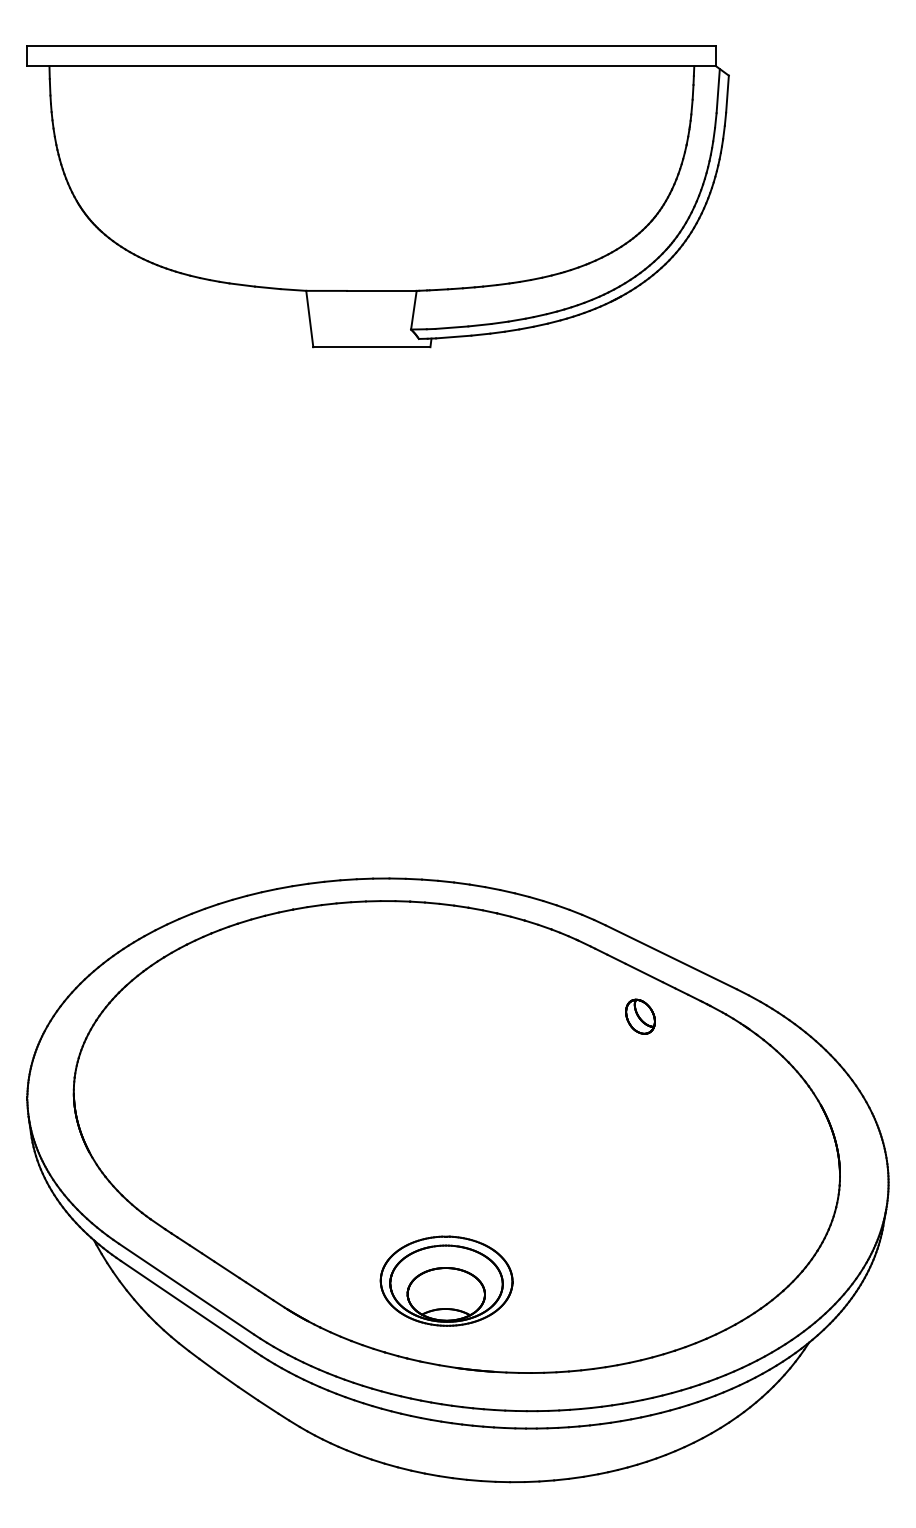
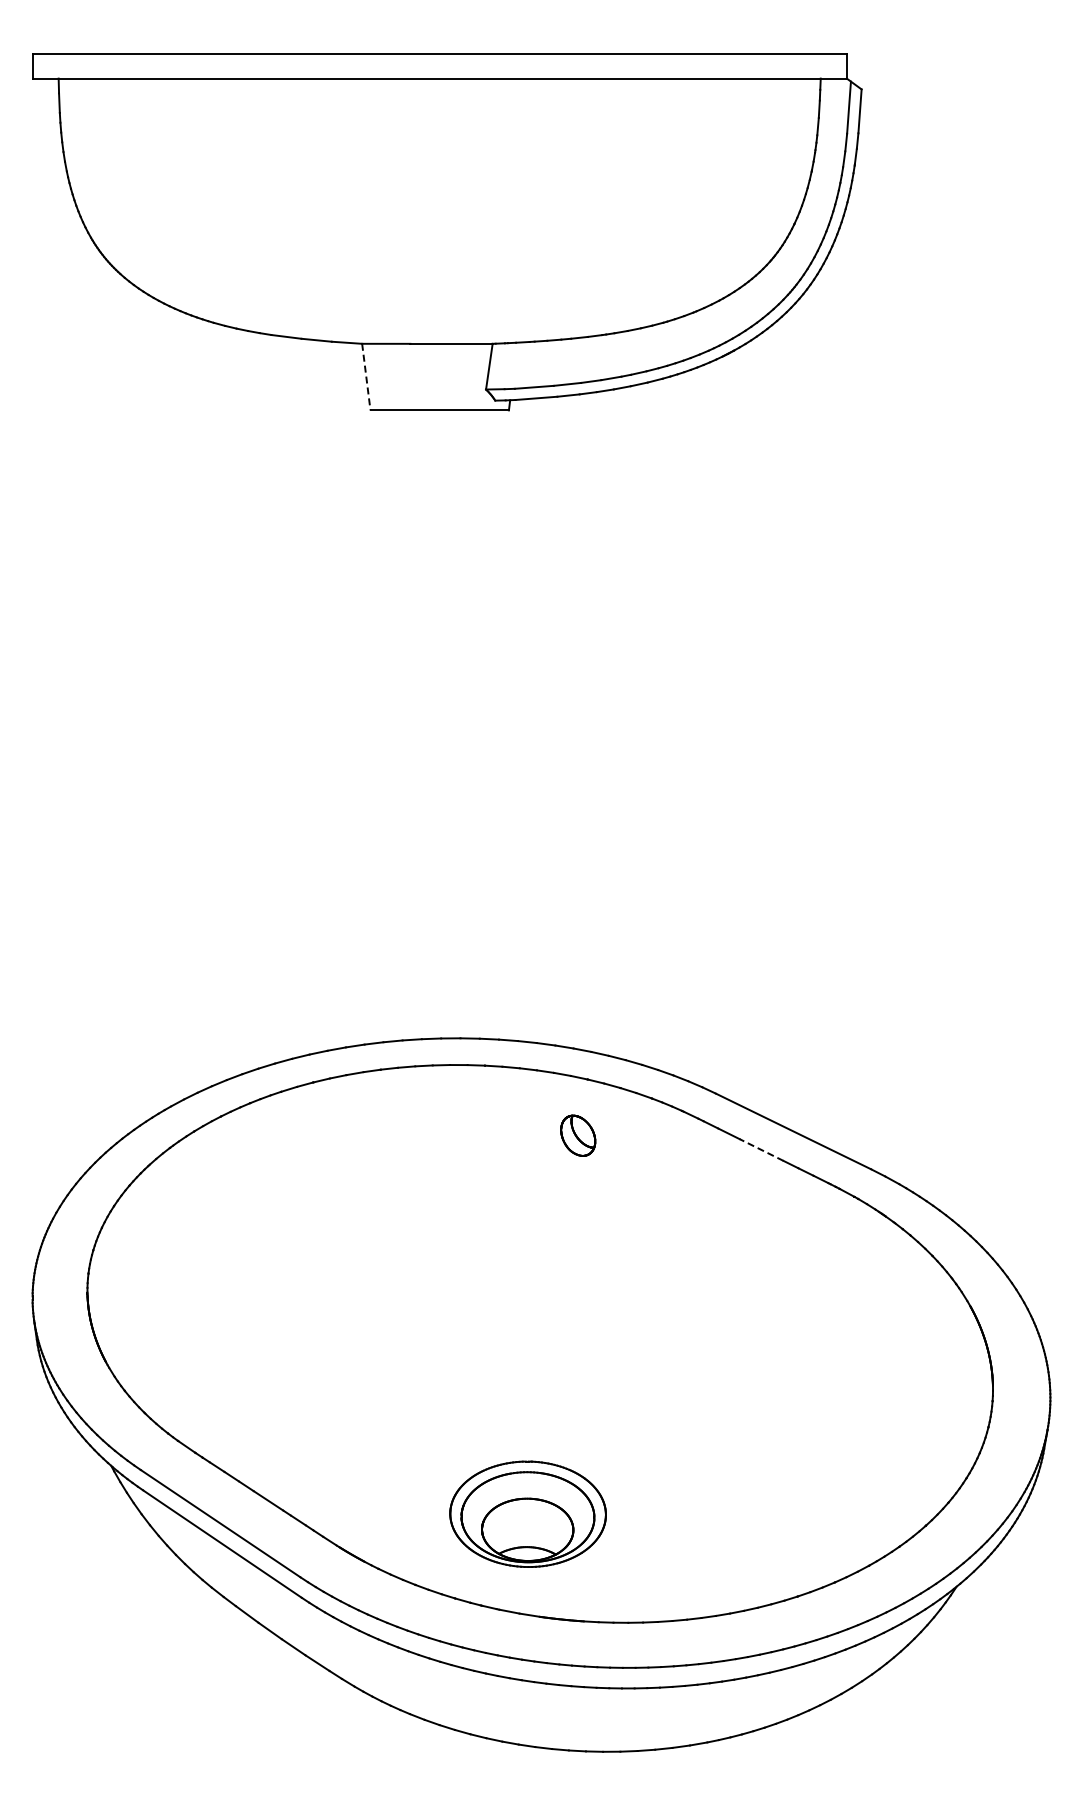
line: (309, 319) -> (366, 377), solid -> dashed
line: (644, 972) -> (761, 1149), solid -> dashed
part: (640, 1016) -> (578, 1135), moved

